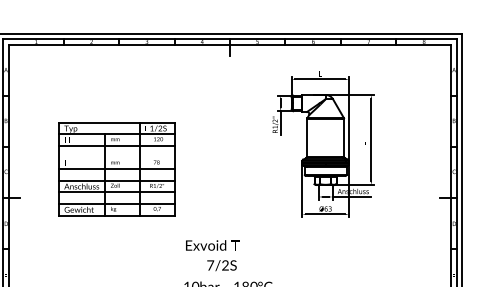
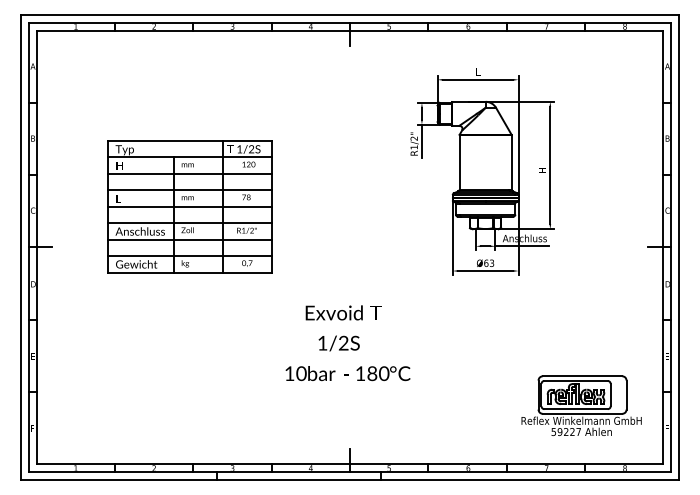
line: (116, 157) -> (189, 190), added
text: (212, 245) -> (343, 312), moved
text: (210, 265) -> (322, 343), 7/2S -> 1/2S

